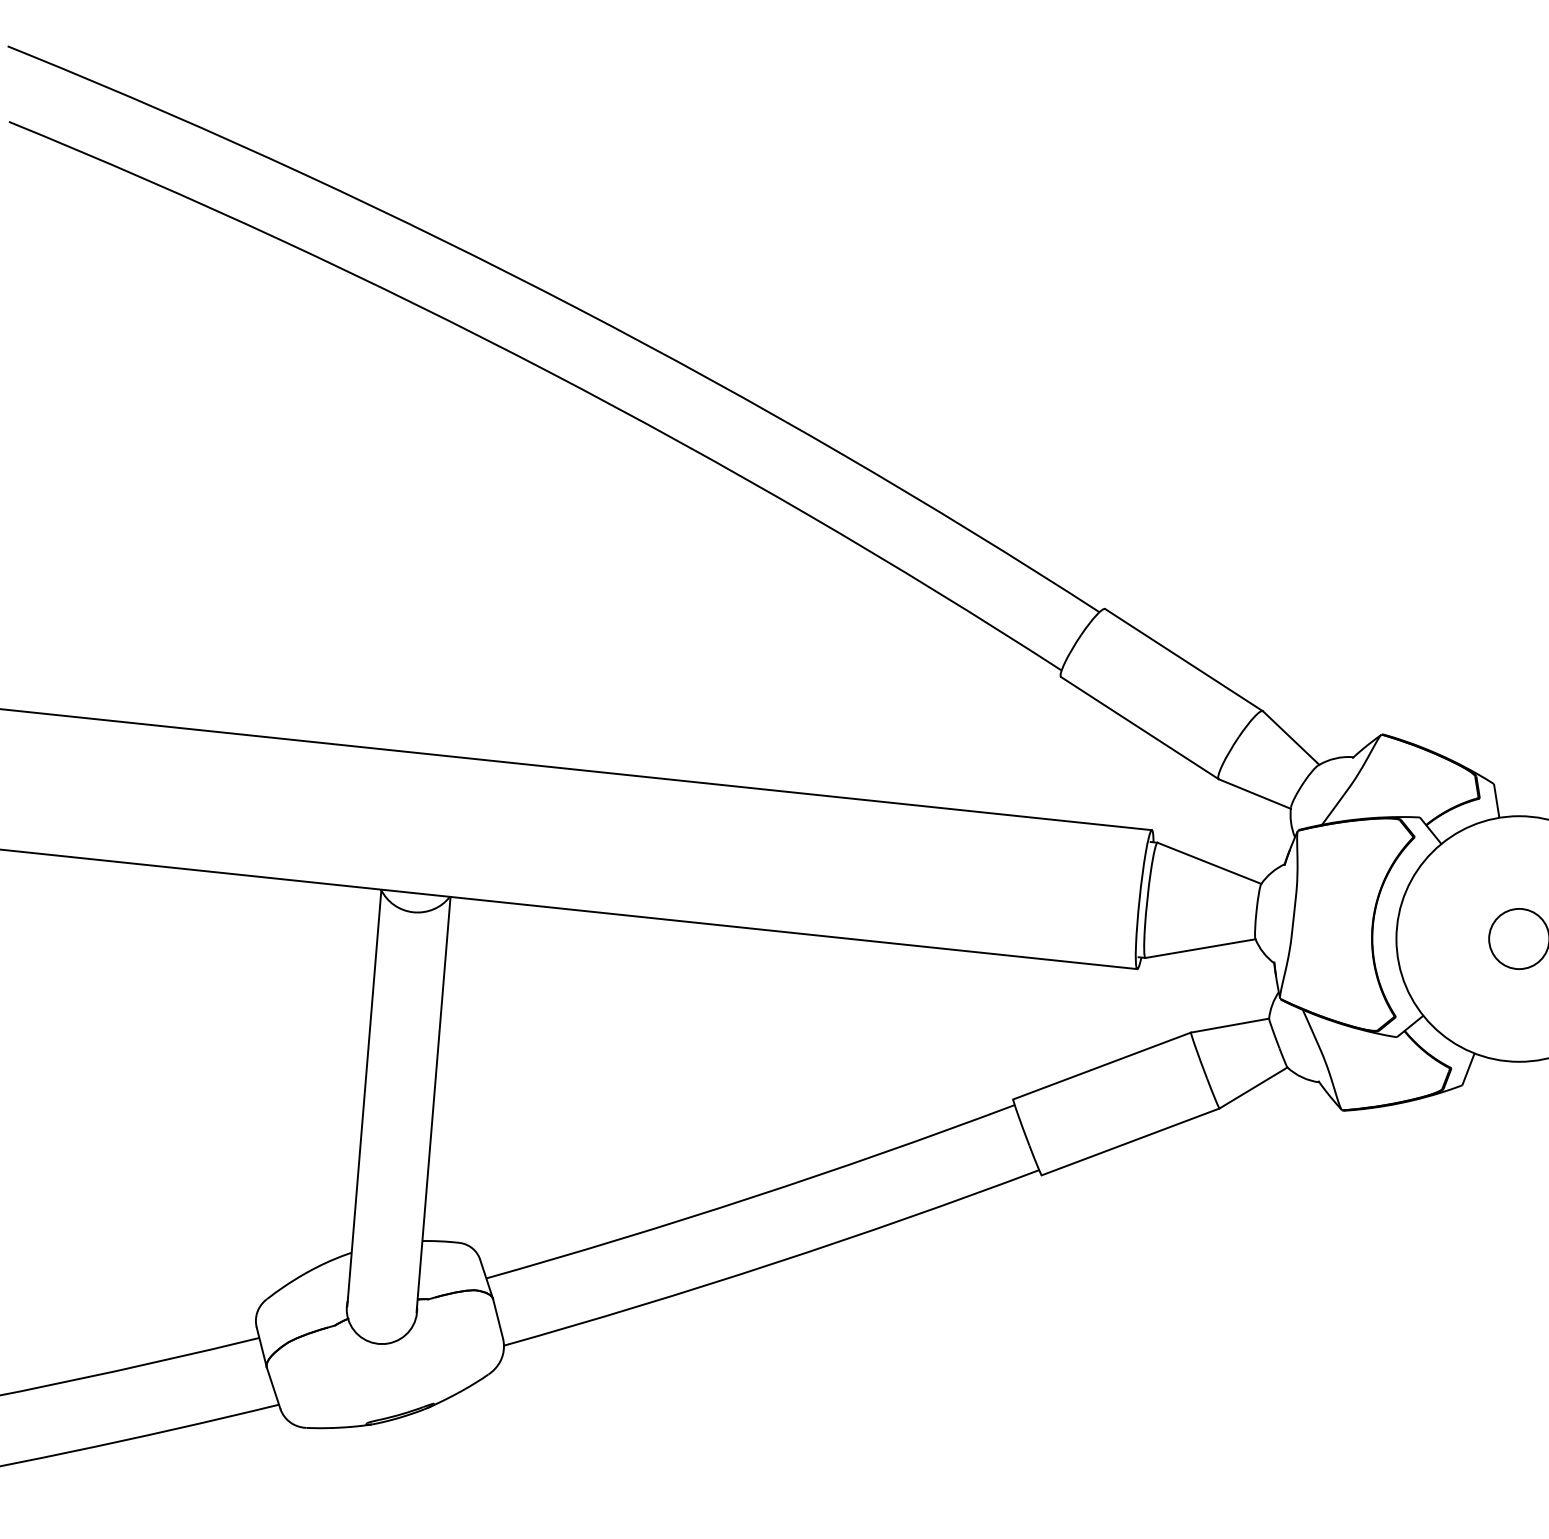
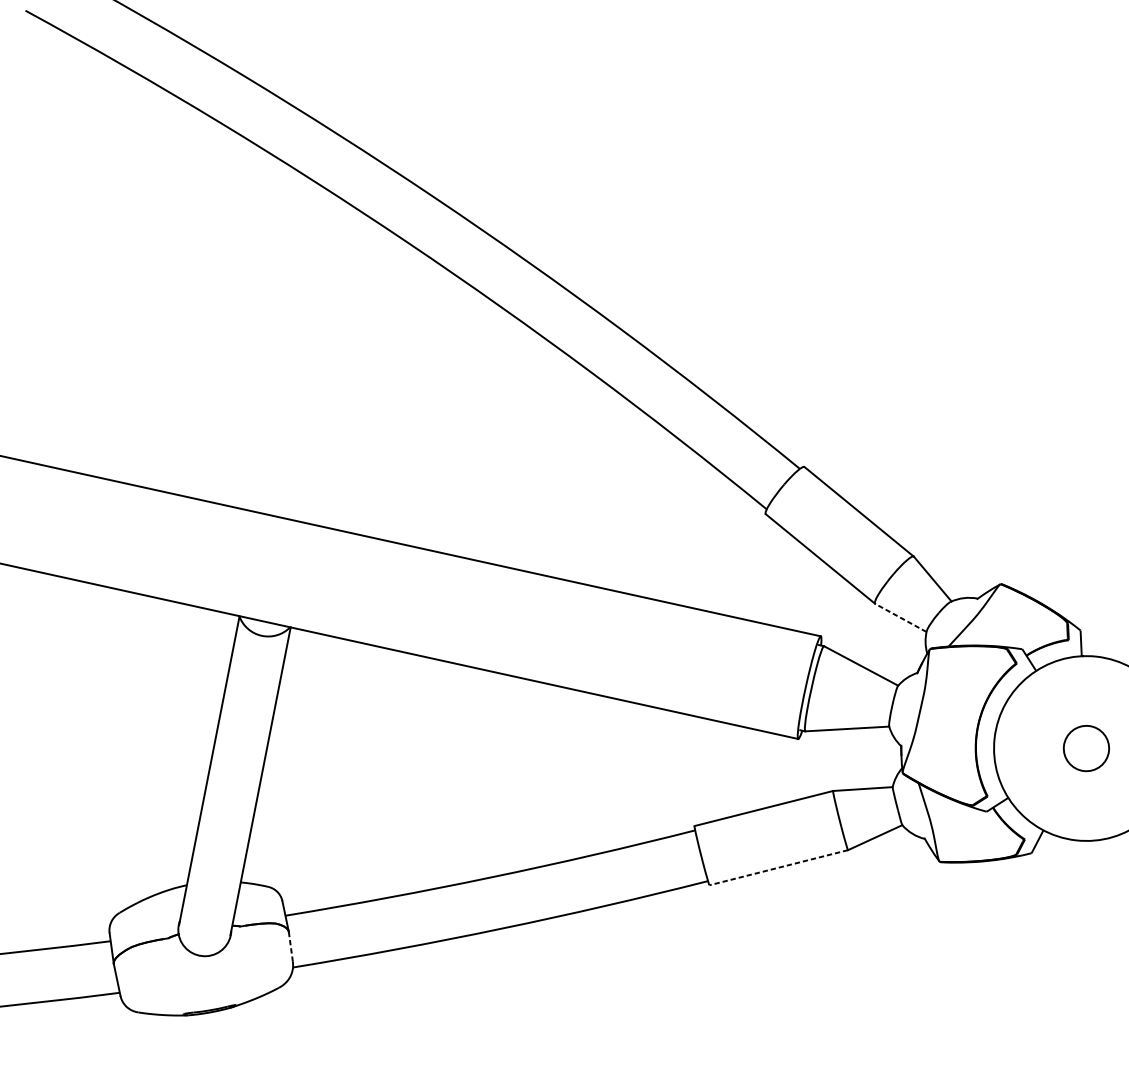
line: (1254, 794) -> (900, 618), solid -> dashed
line: (1130, 1141) -> (778, 867), solid -> dashed
line: (498, 1318) -> (291, 946), solid -> dashed

